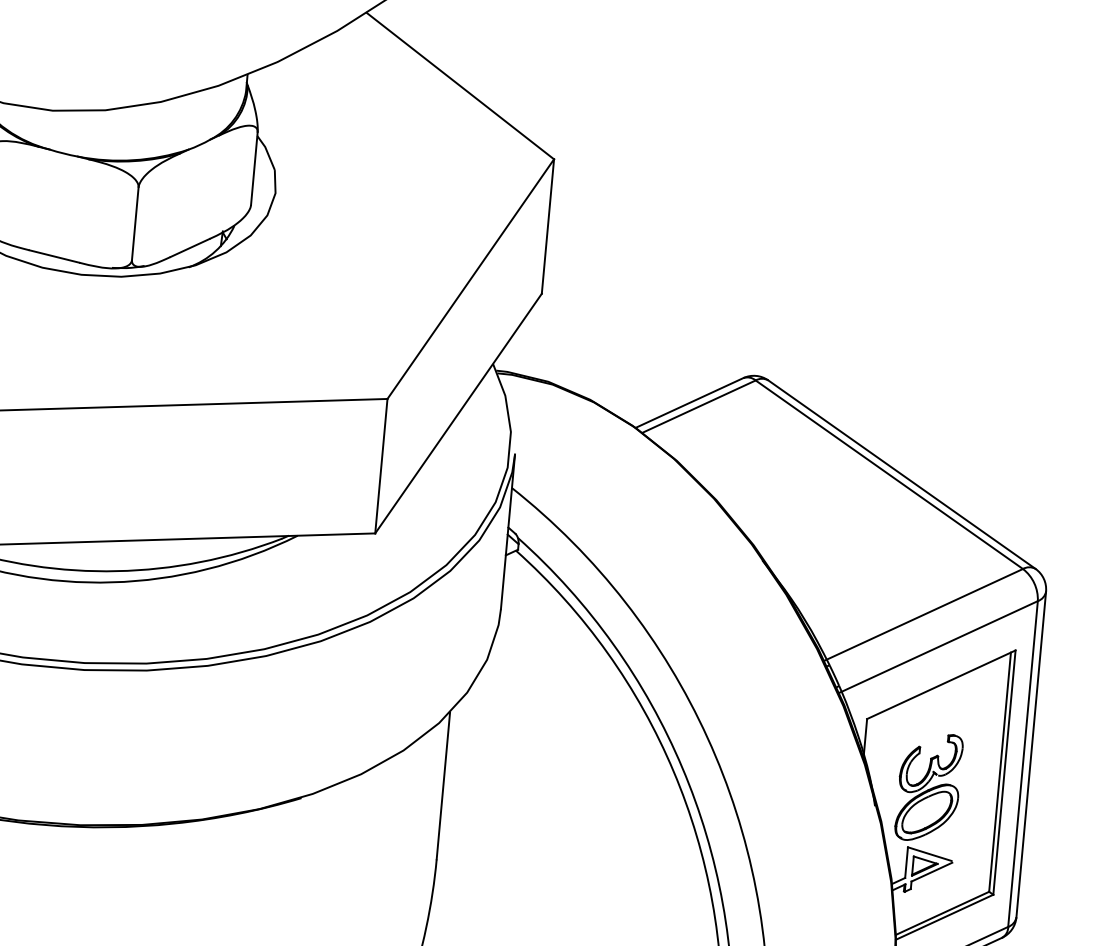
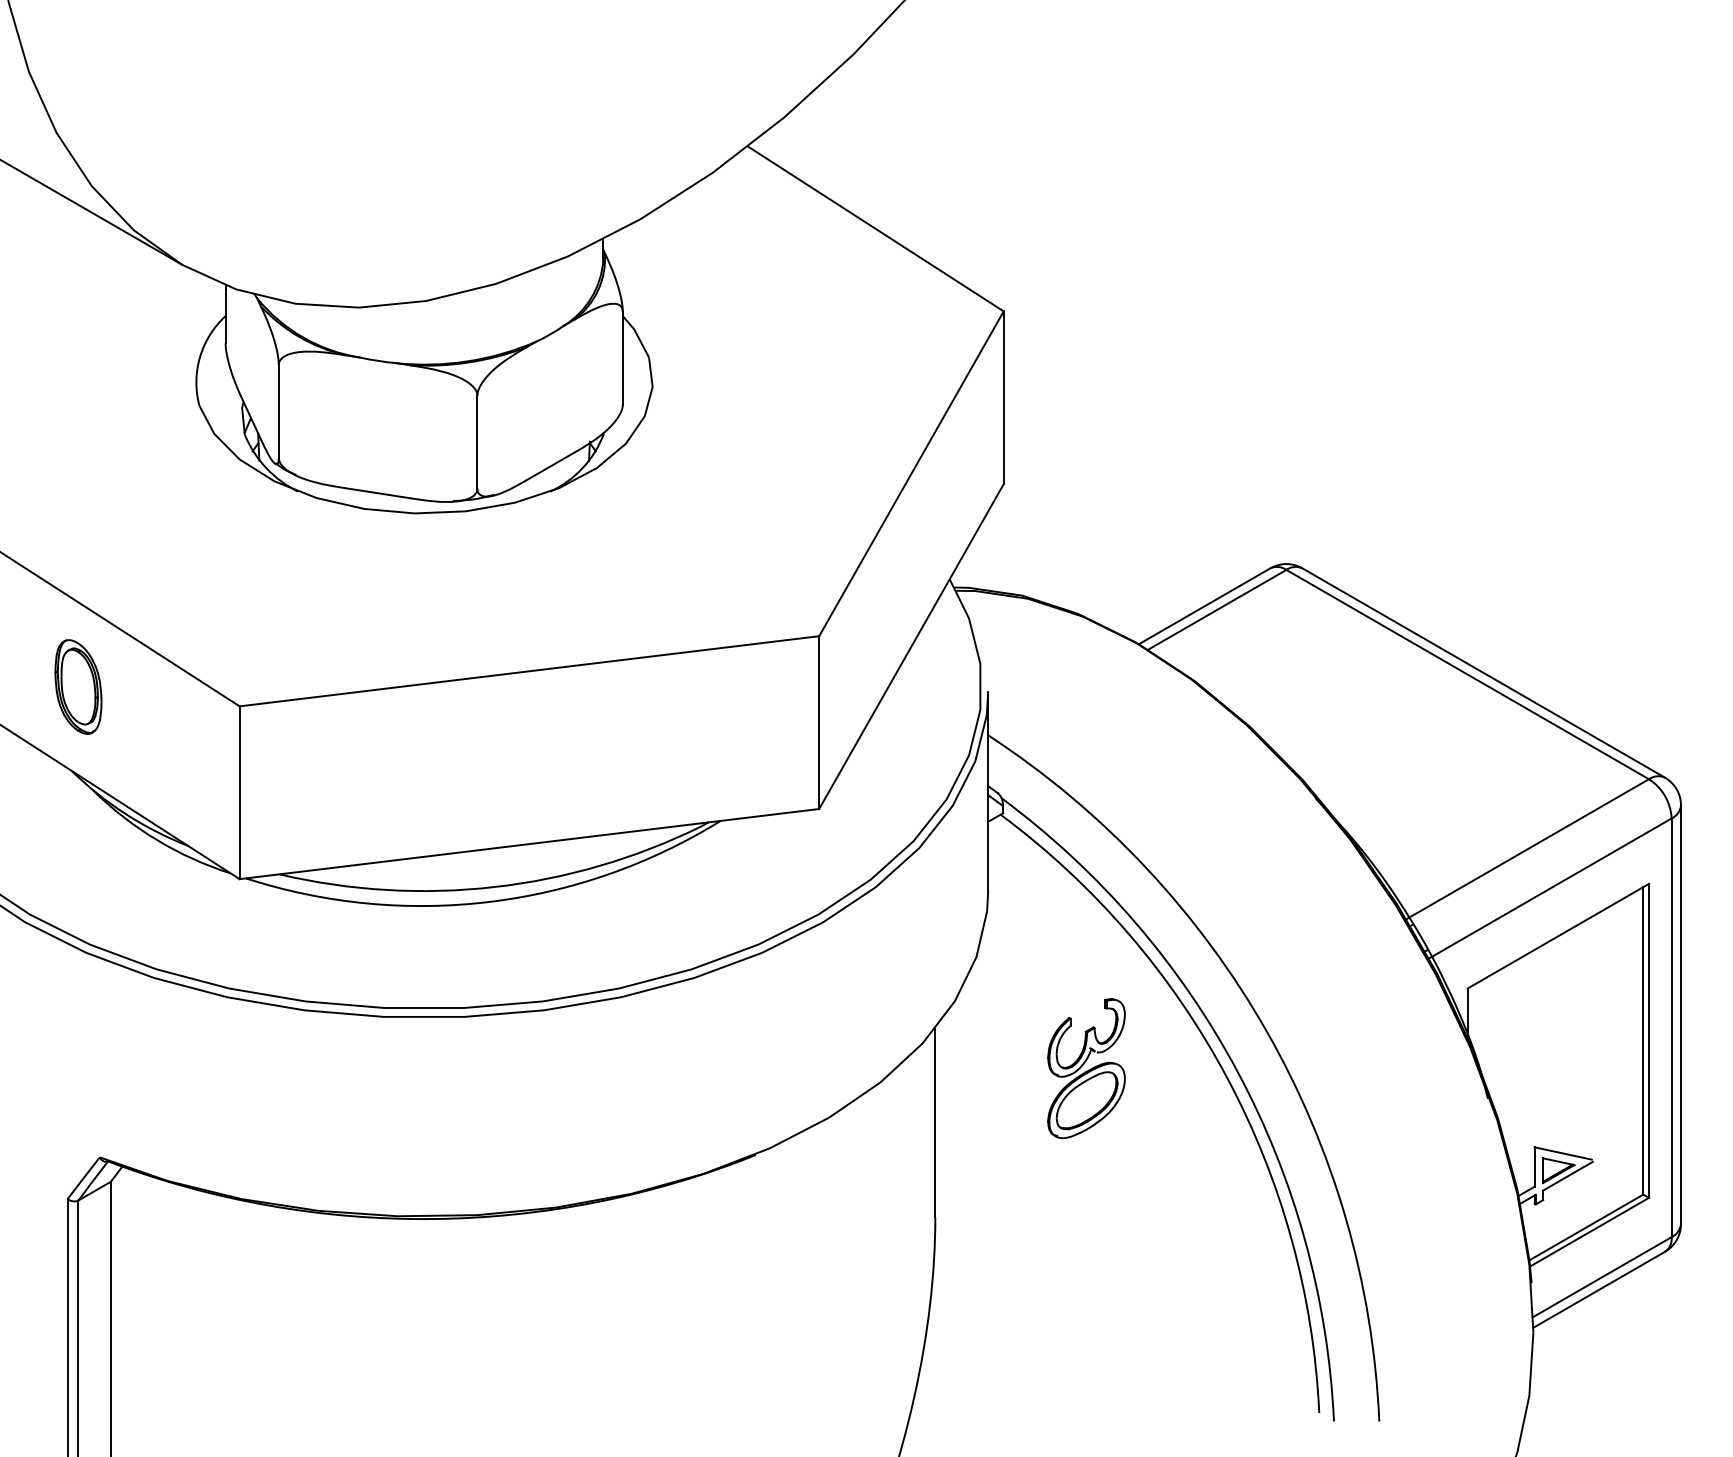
part: (929, 787) -> (1086, 1068), moved

